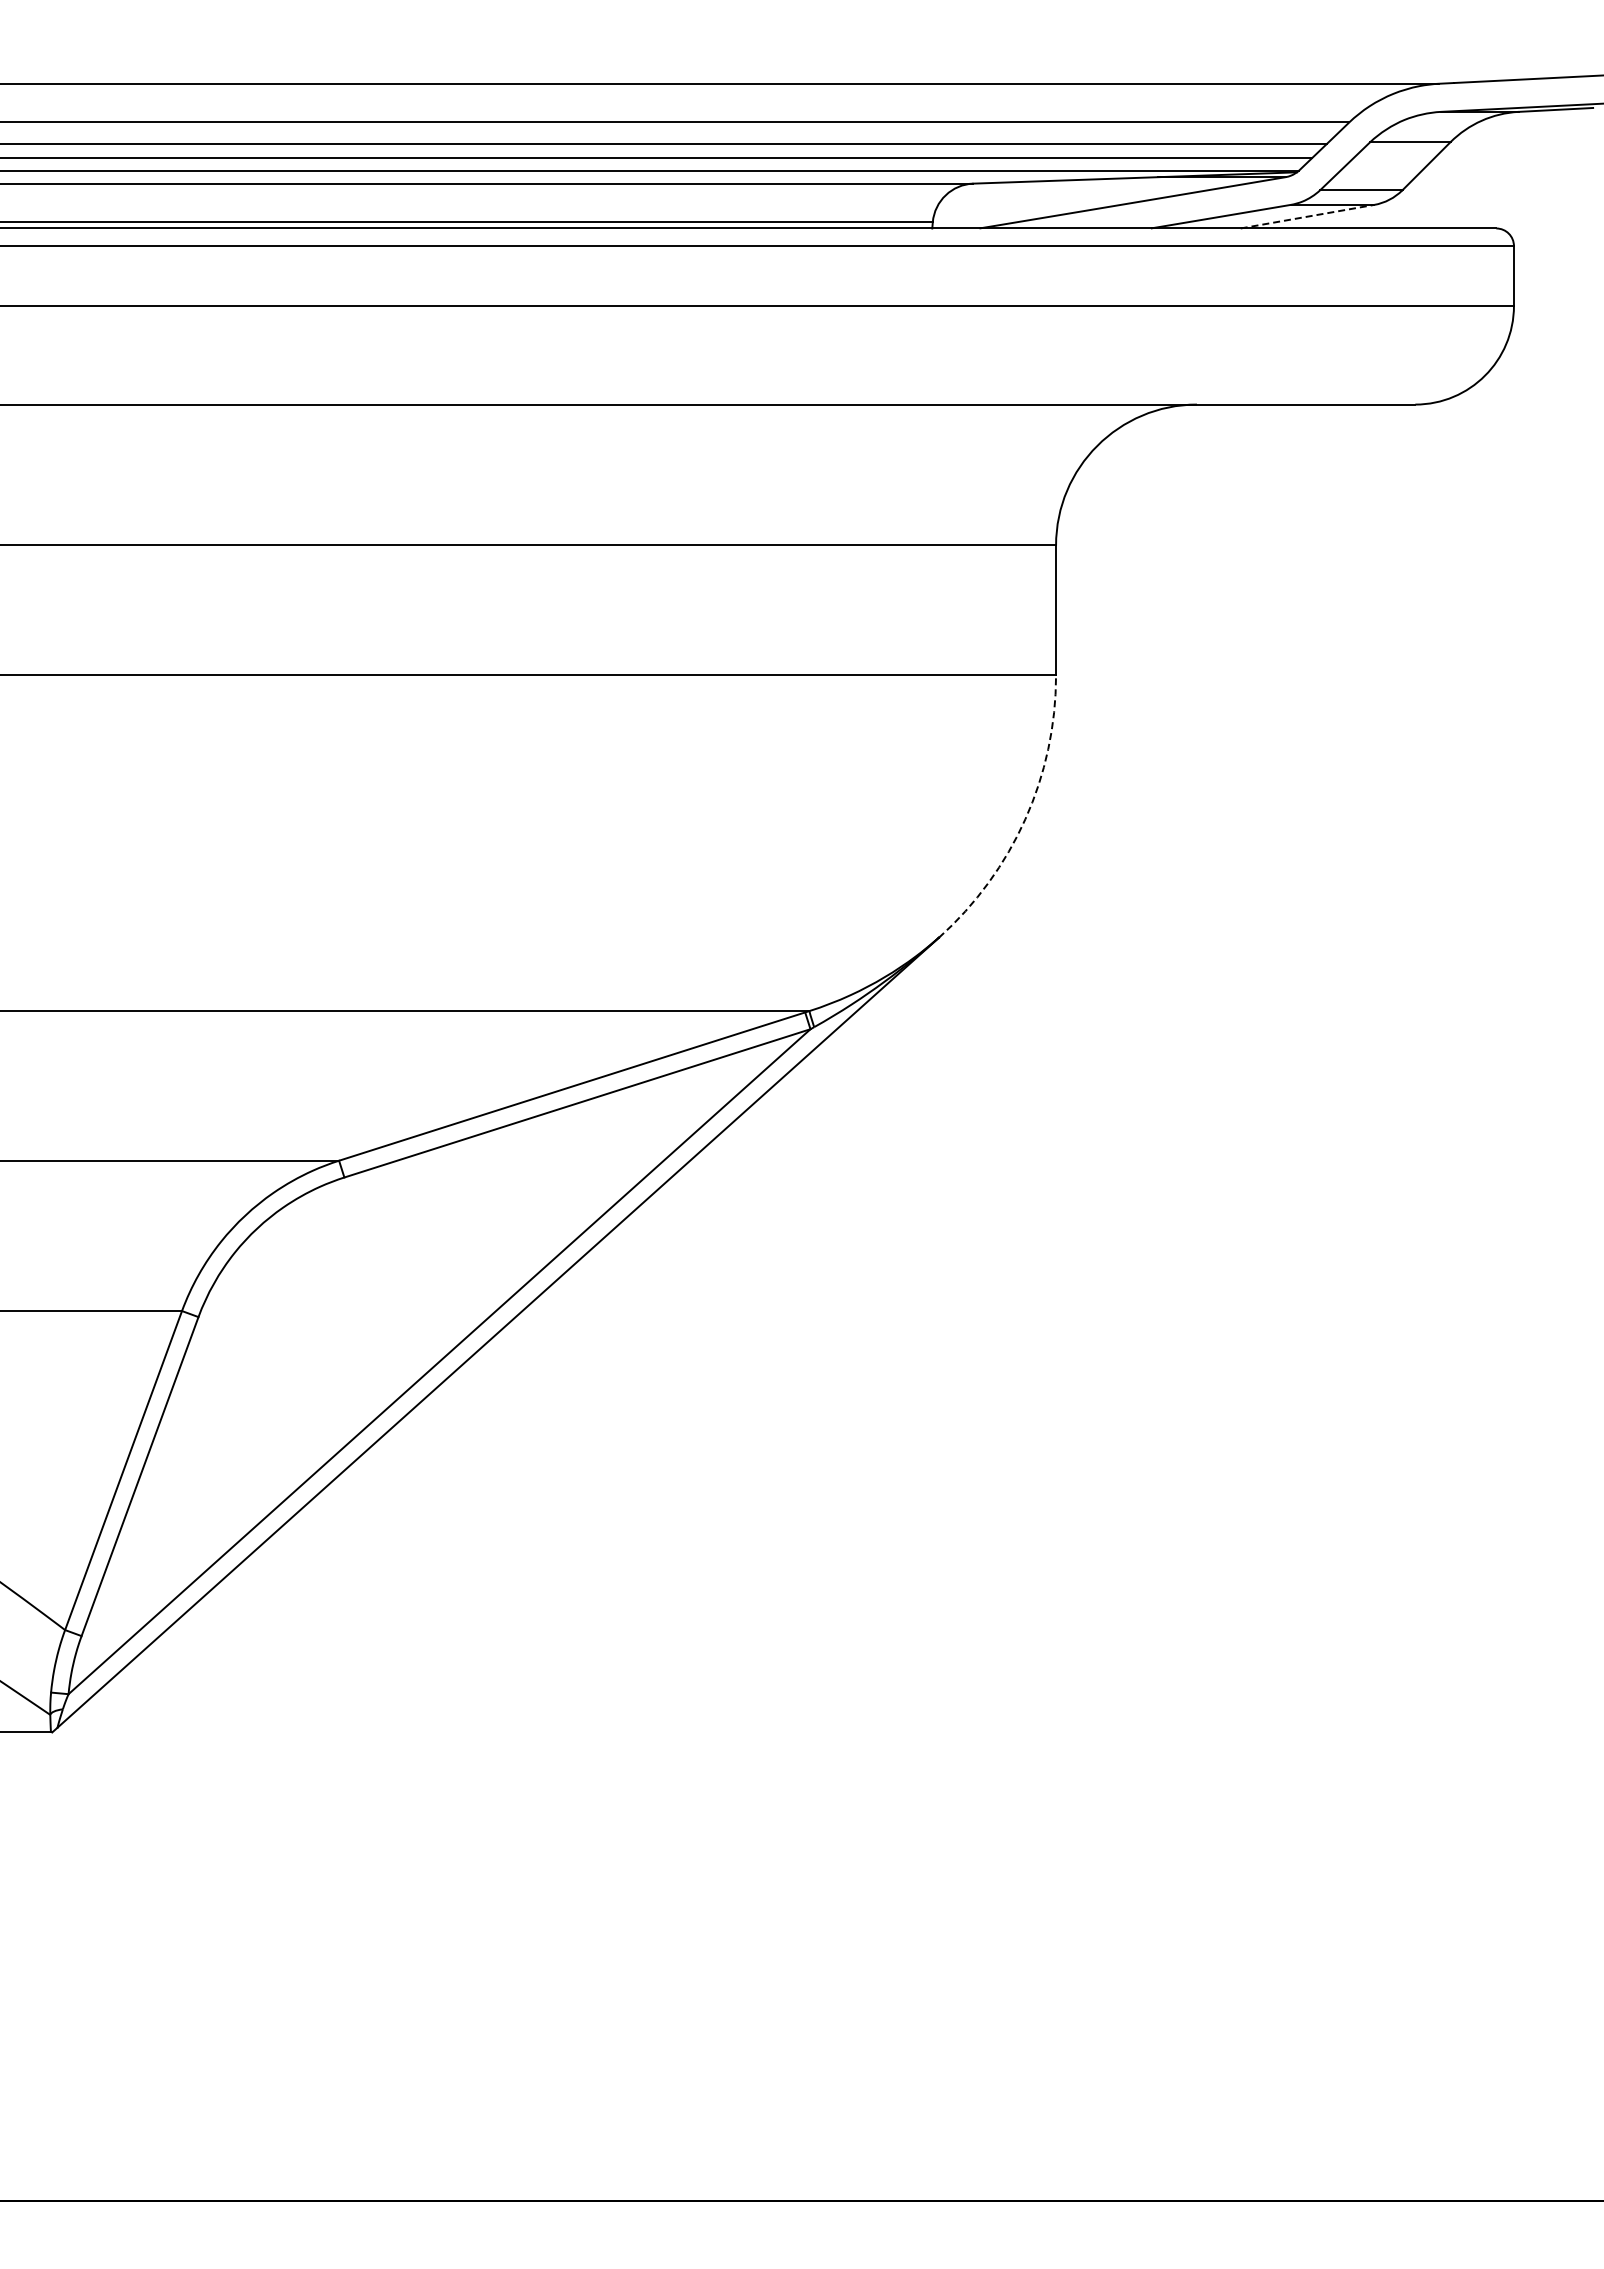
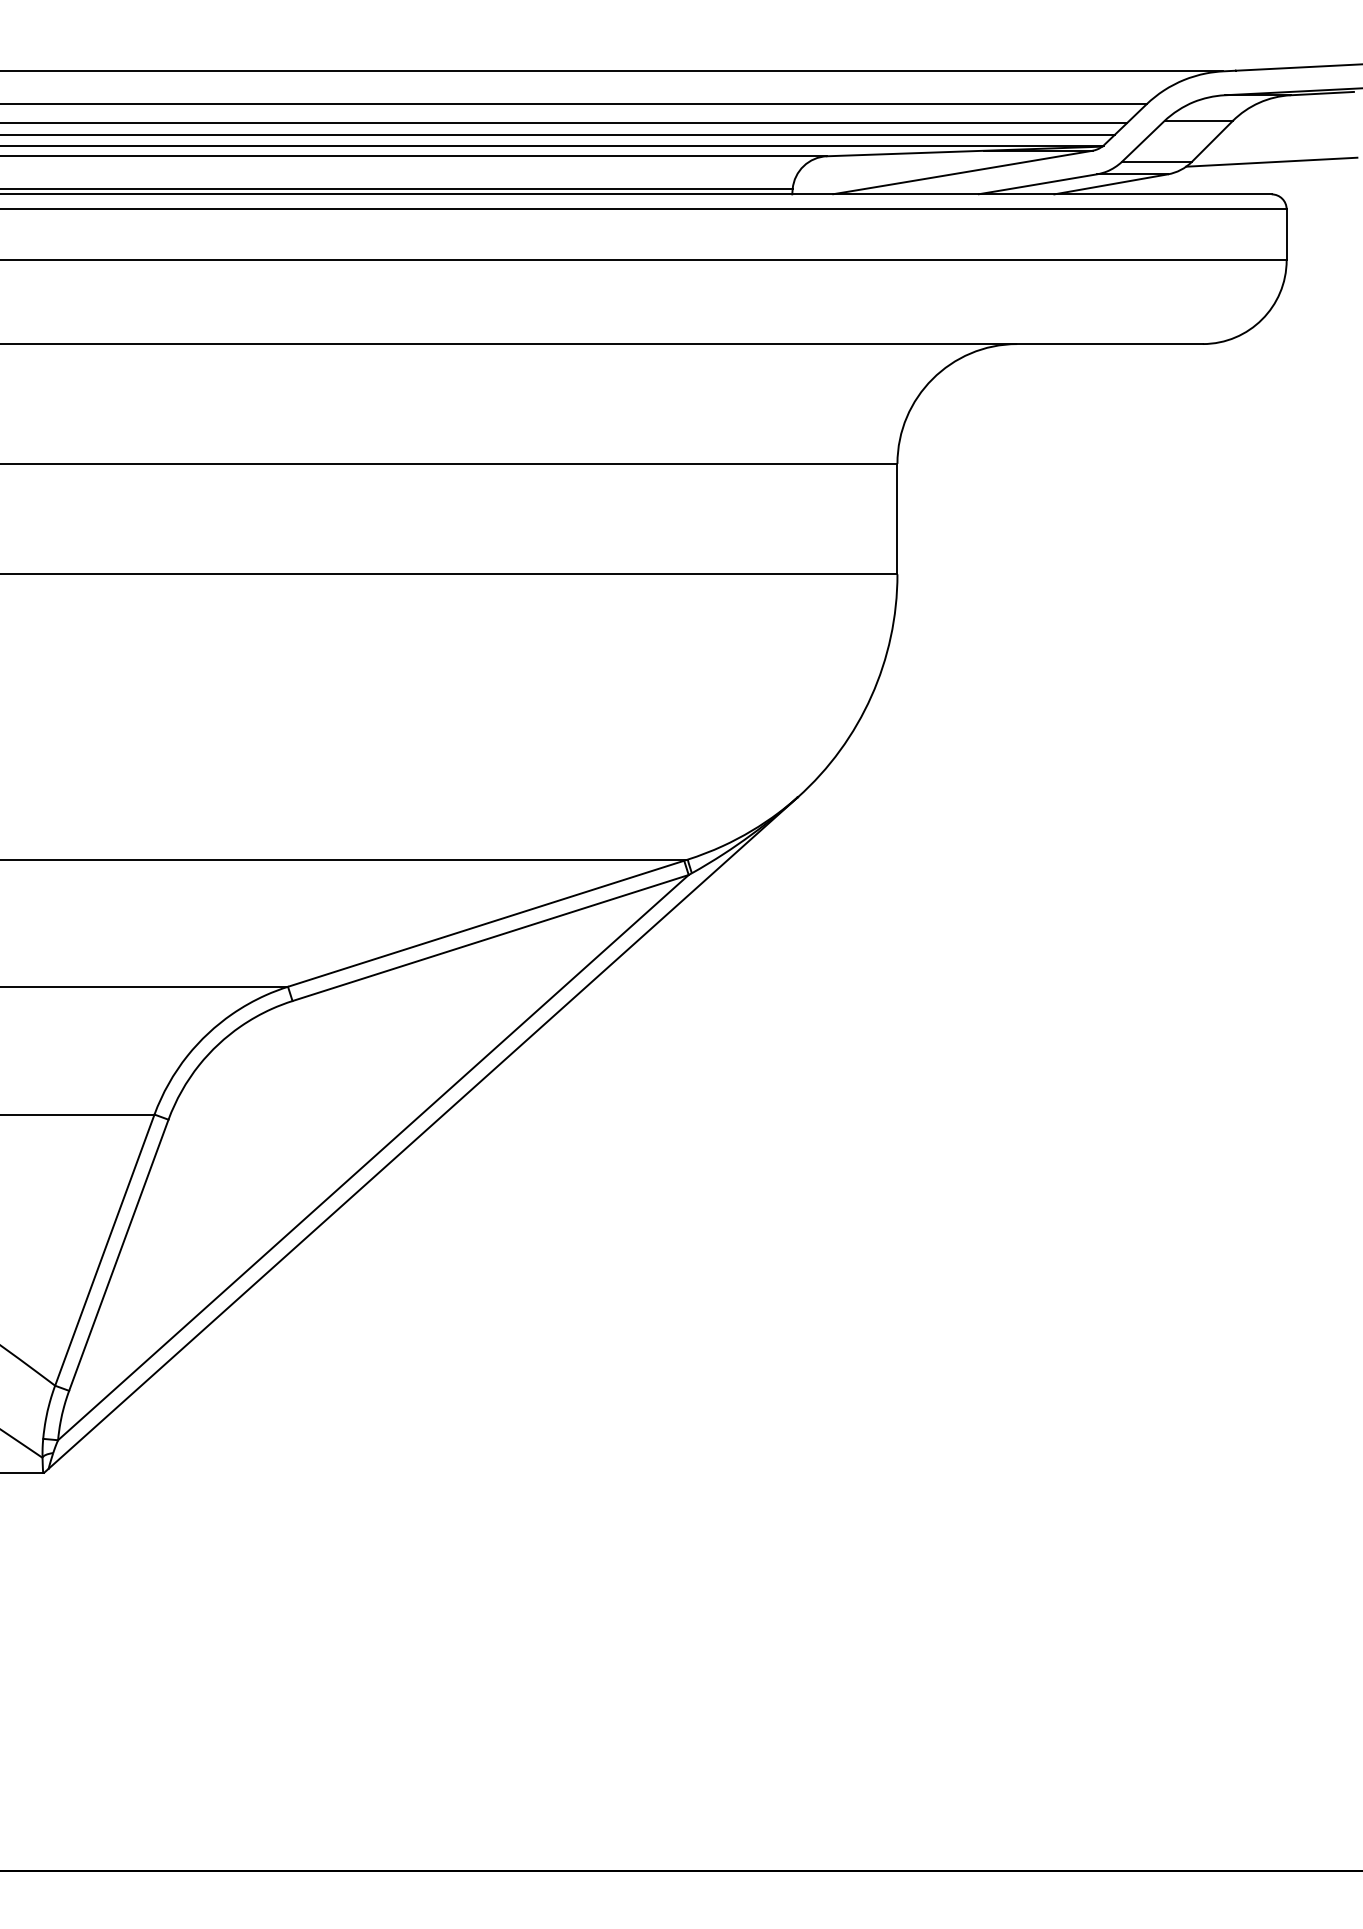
line: (1496, 190) -> (1271, 162), added
line: (1307, 216) -> (1111, 184), dashed -> solid
arc: (1025, 819) -> (871, 696), dashed -> solid

